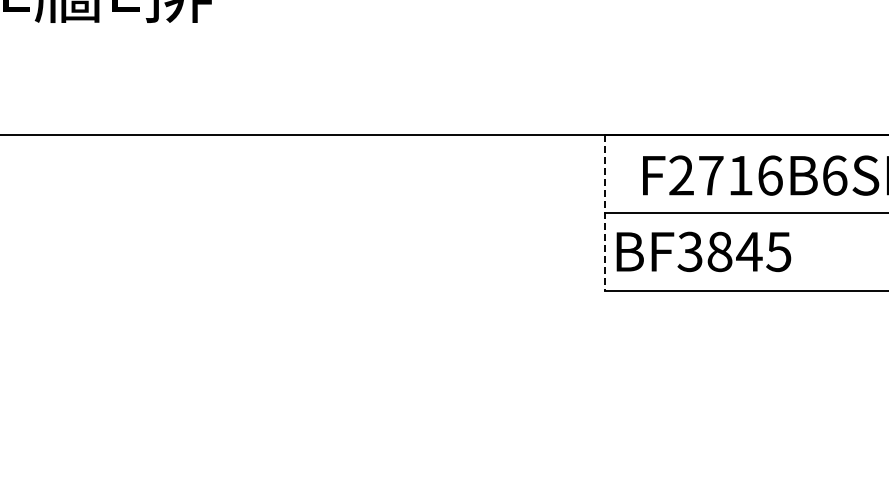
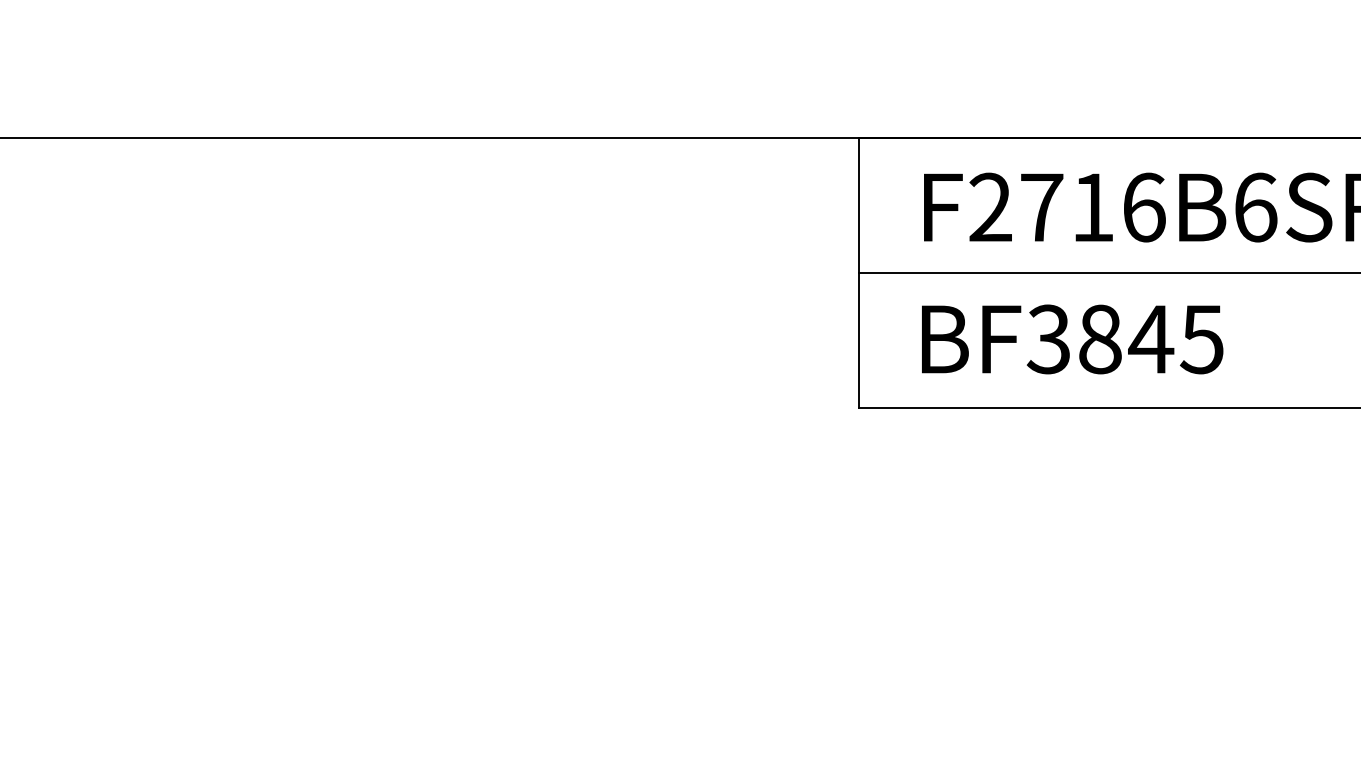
line: (605, 213) -> (859, 273), dashed -> solid
text: (703, 251) -> (1071, 338), moved

